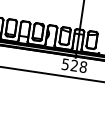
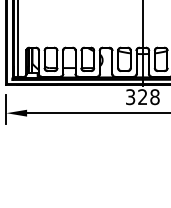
text: (65, 63) -> (130, 96), 528 -> 328

